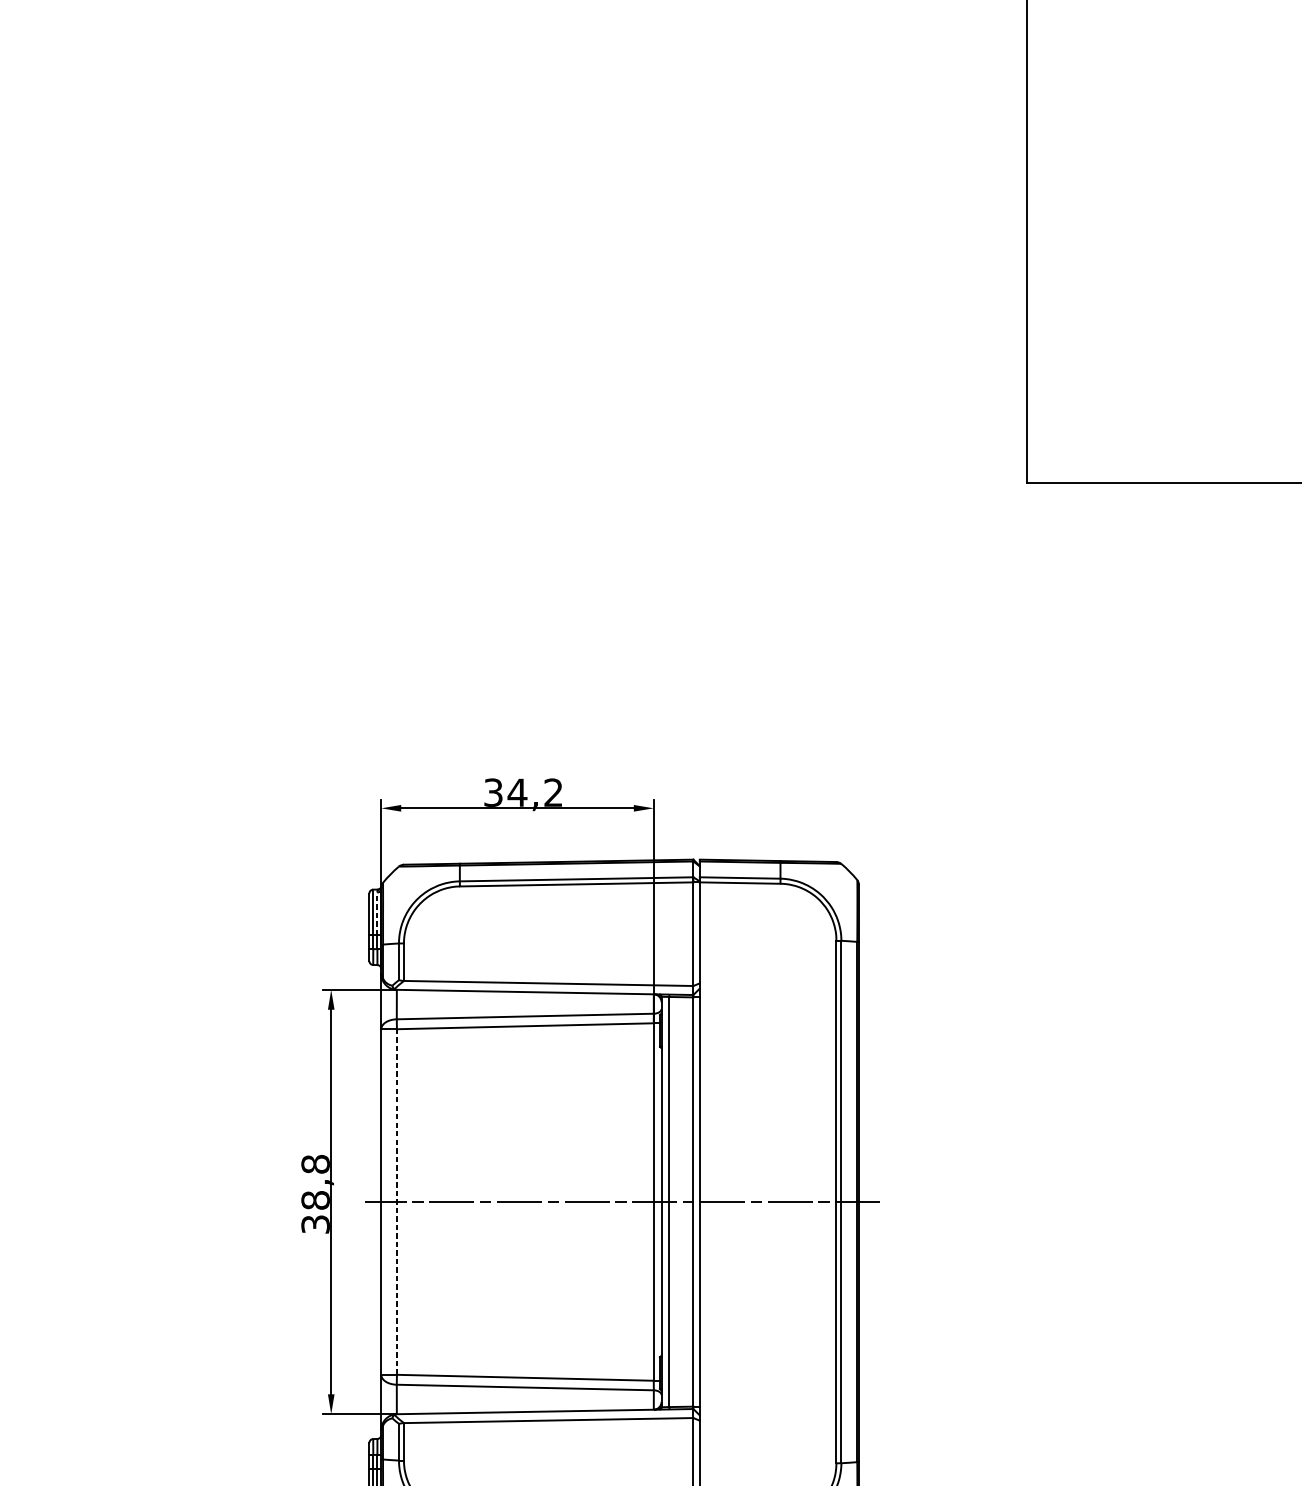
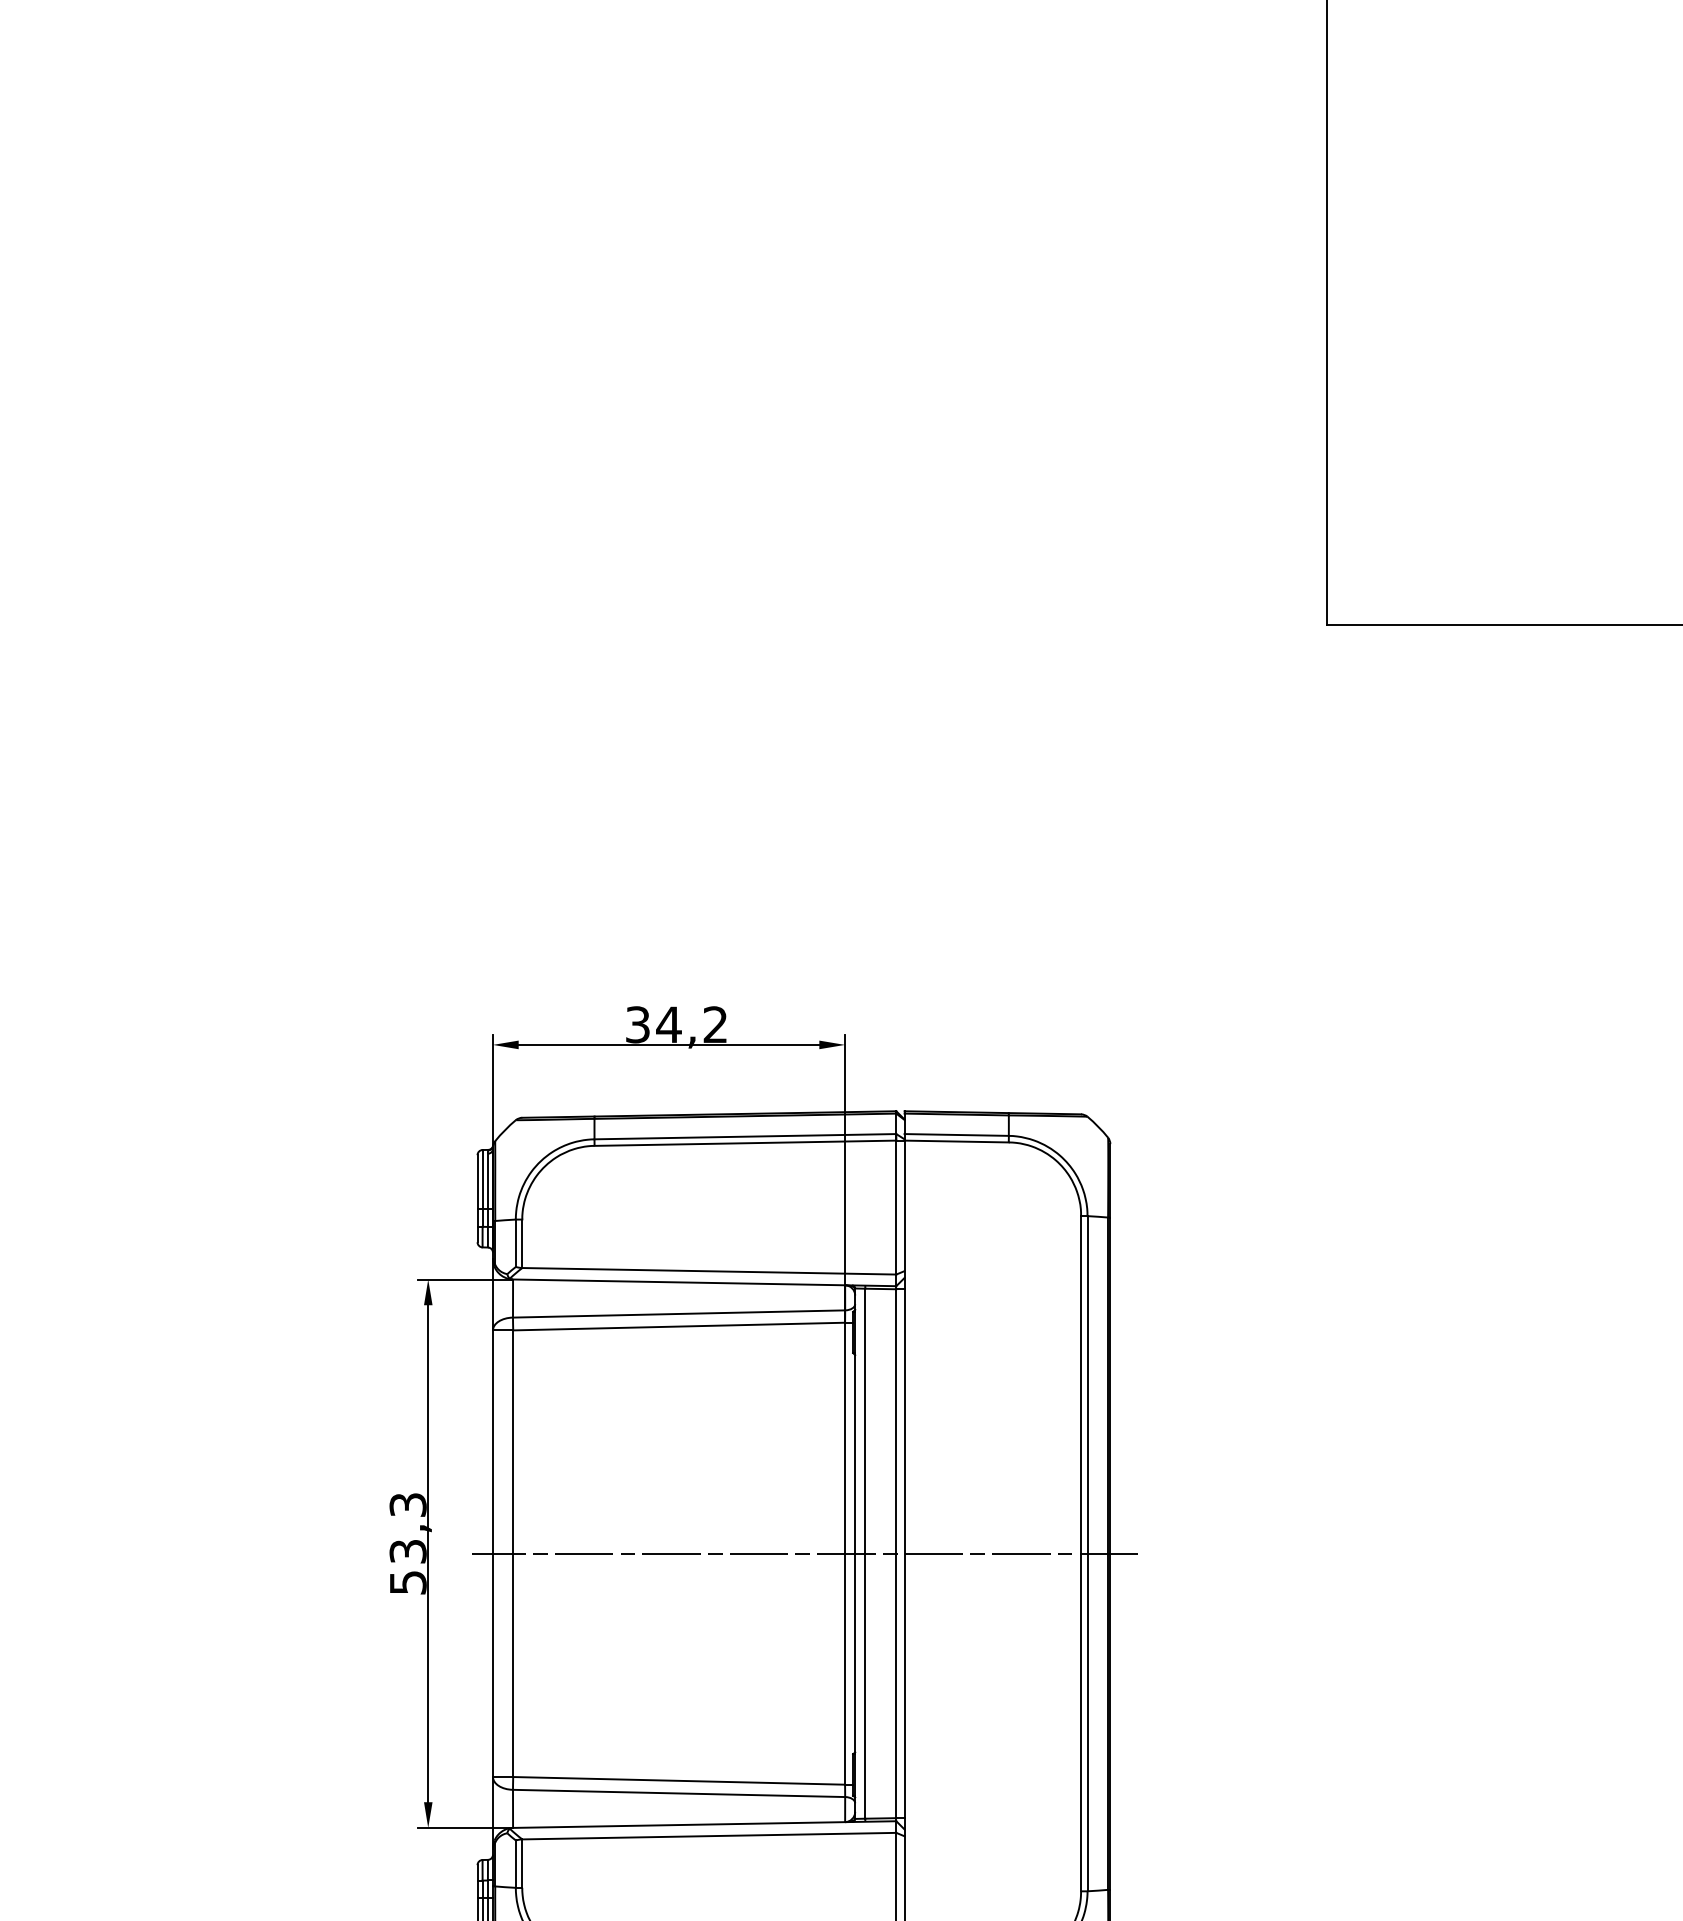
line: (377, 914) -> (487, 1181), dashed -> solid
text: (315, 1194) -> (407, 1543), 38,8 -> 53,3
line: (397, 1201) -> (513, 1553), dashed -> solid

